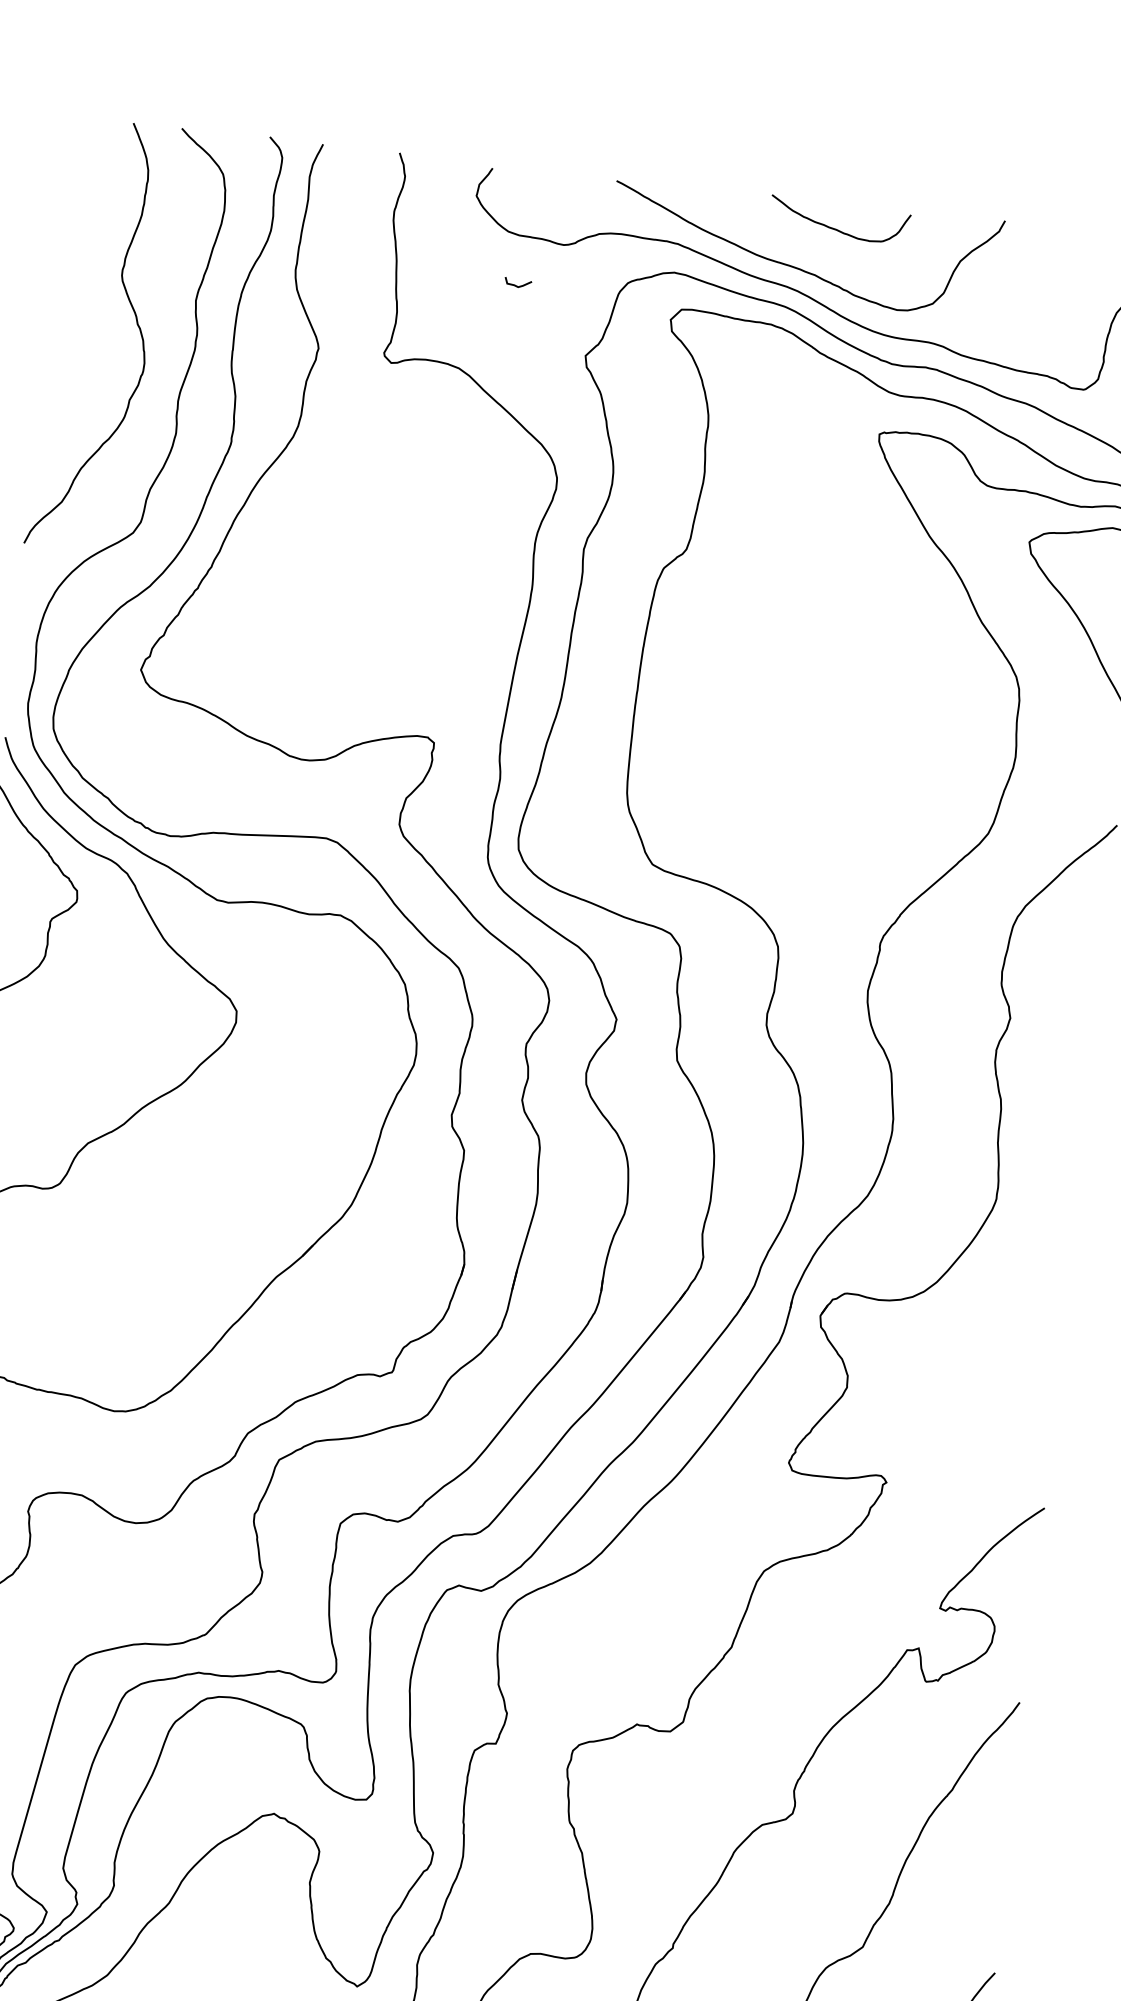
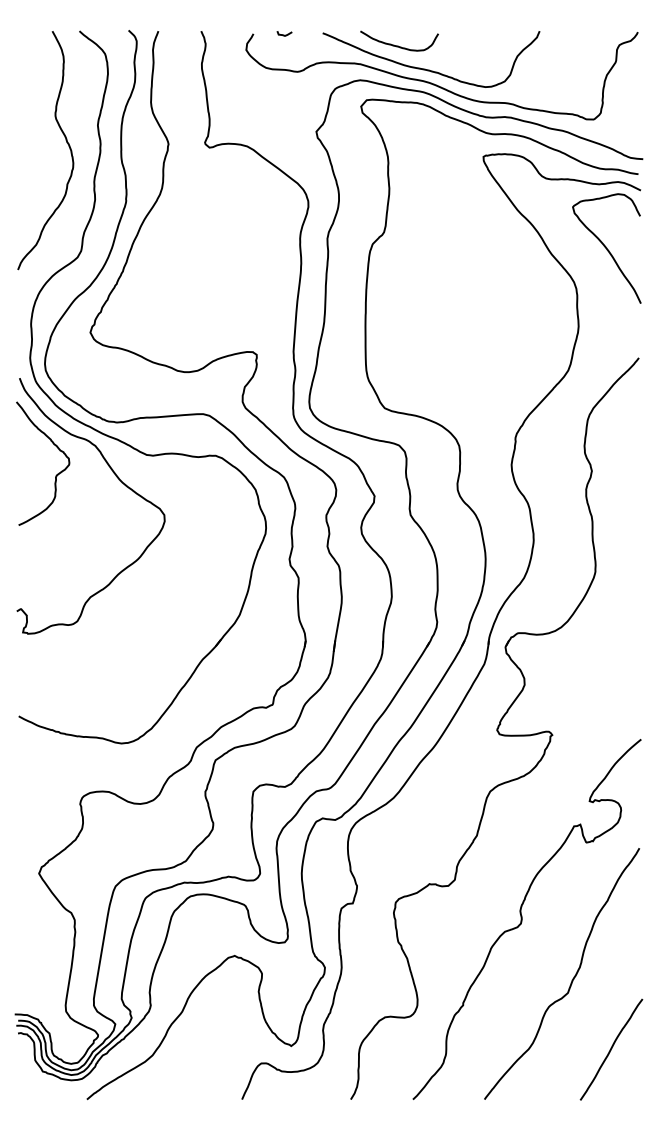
curve: (837, 227) -> (398, 45), moved
curve: (517, 284) -> (284, 34), moved

